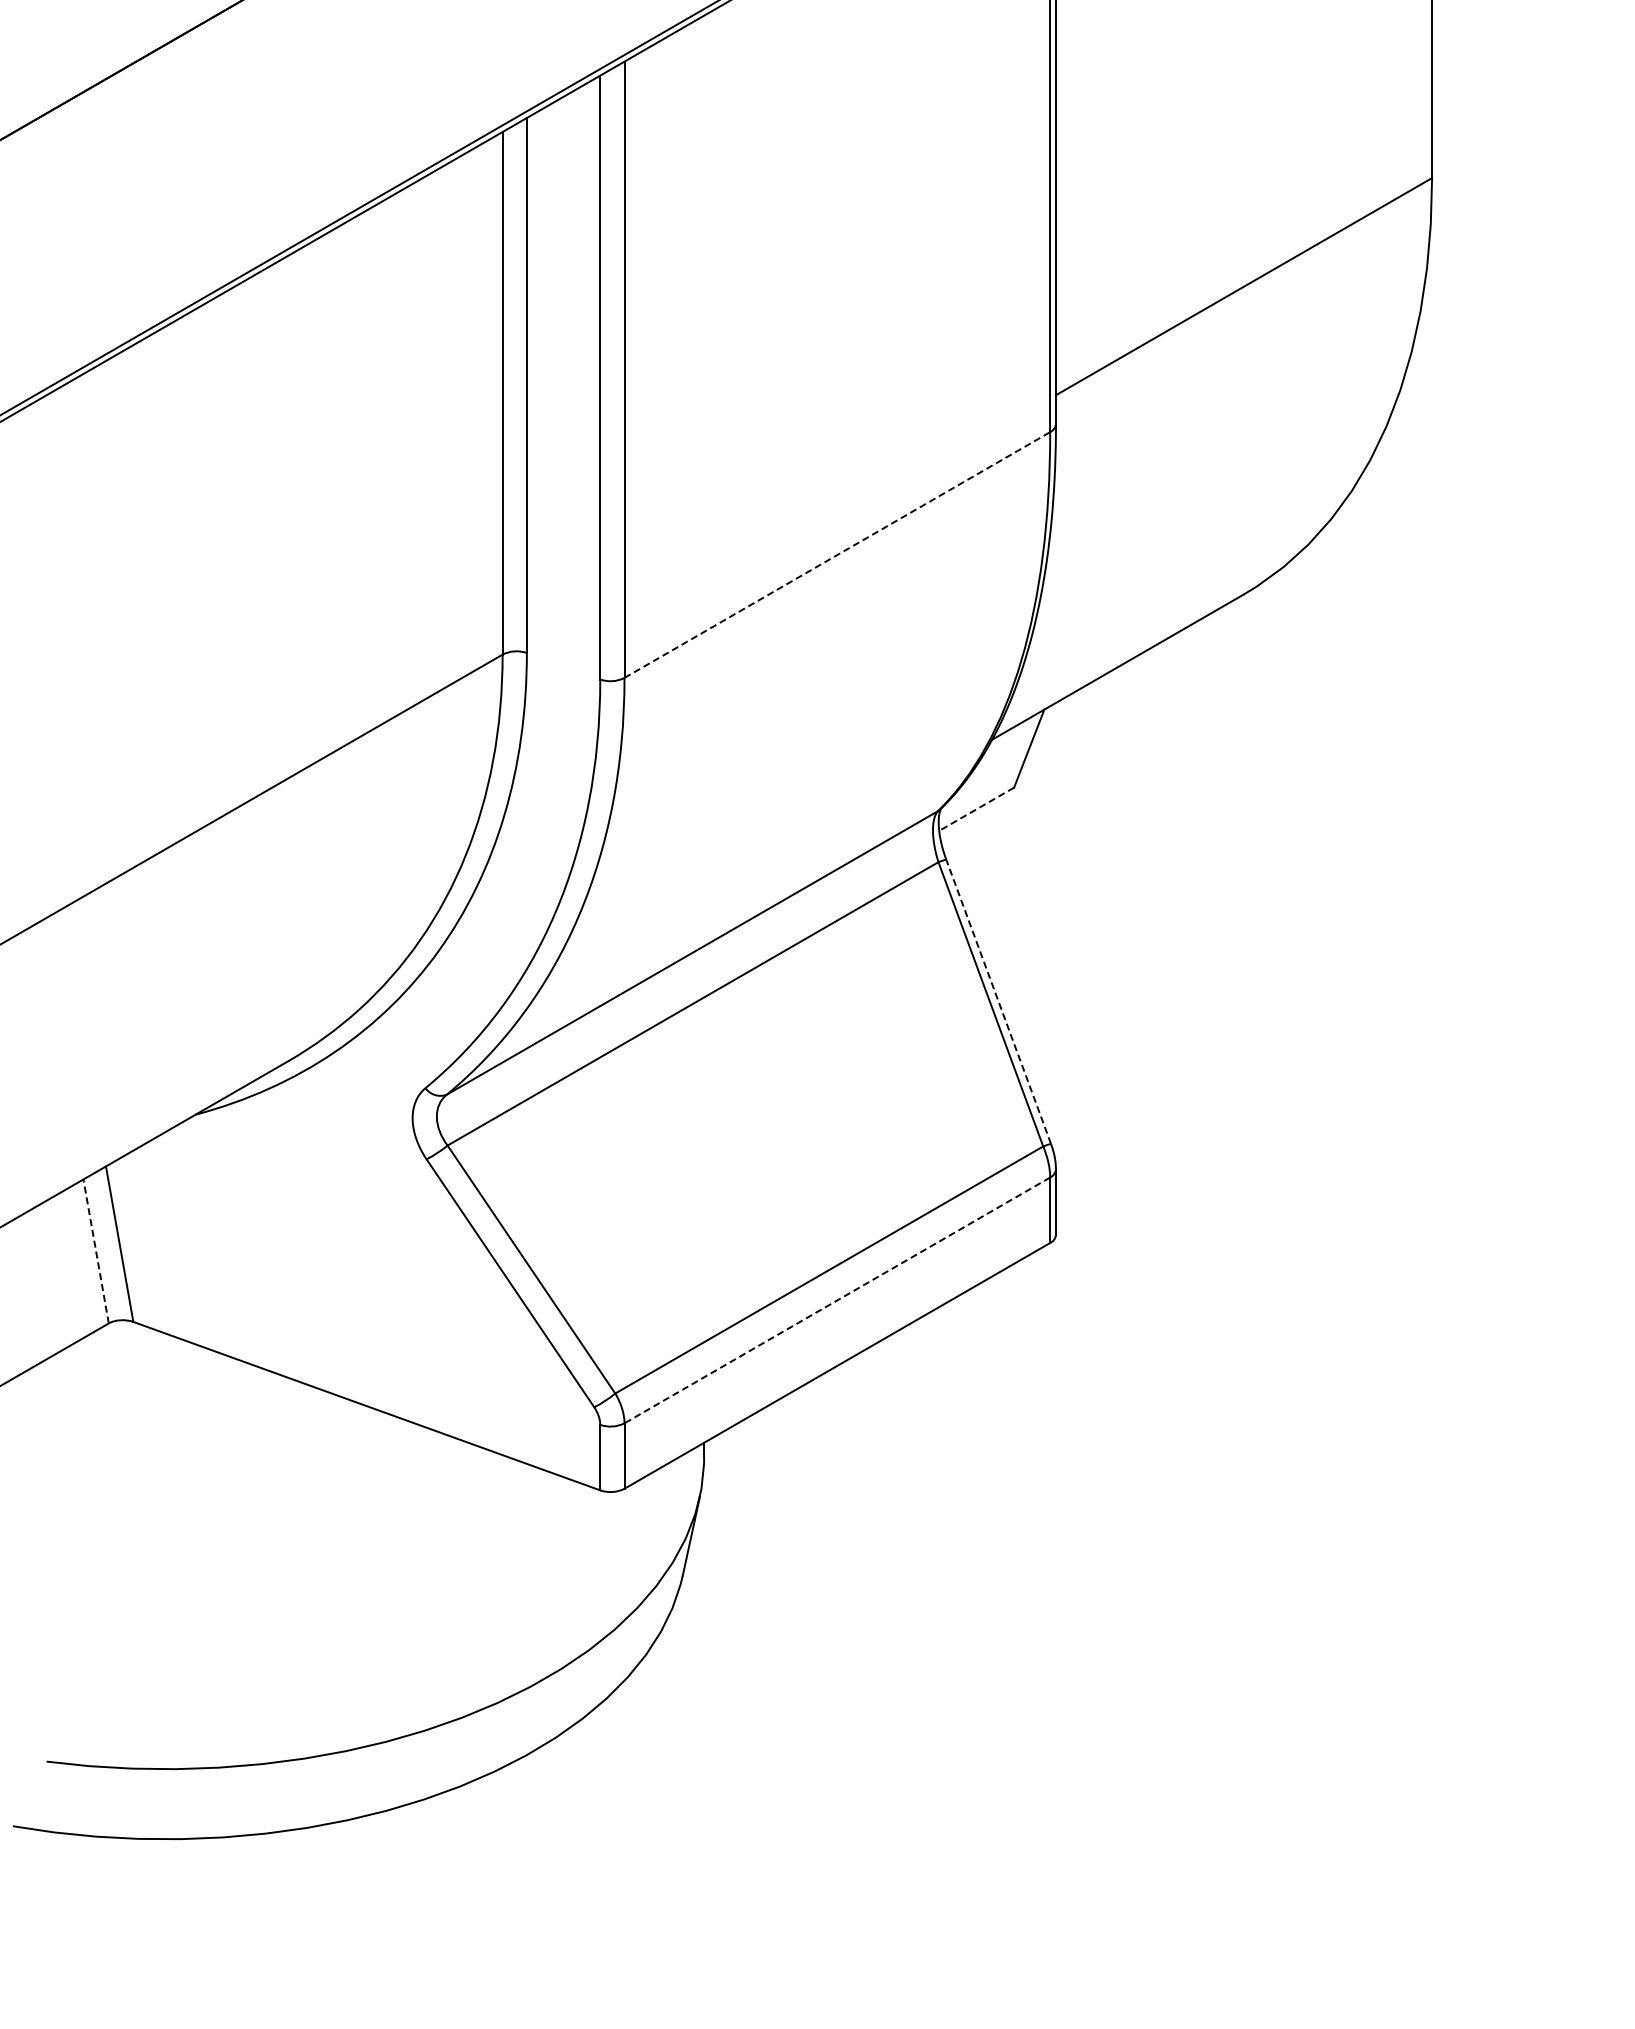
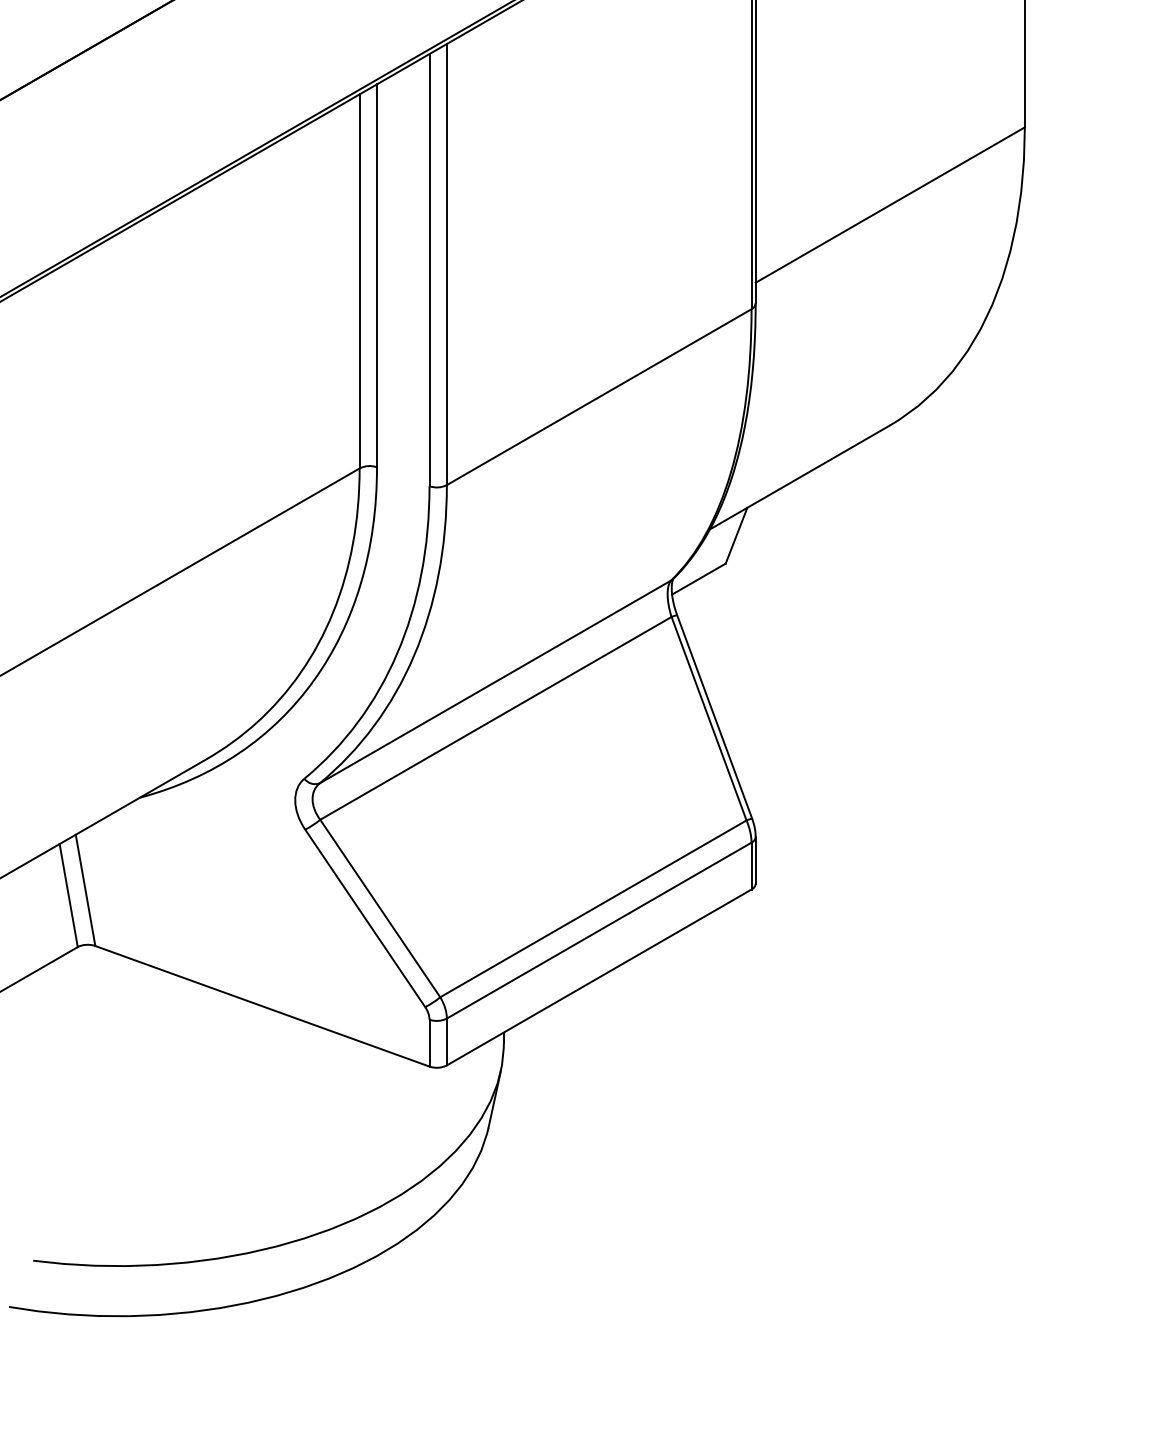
line: (837, 555) -> (599, 397), dashed -> solid
line: (976, 809) -> (698, 579), dashed -> solid
line: (998, 1001) -> (714, 716), dashed -> solid
line: (96, 1250) -> (68, 894), dashed -> solid
line: (837, 1300) -> (599, 930), dashed -> solid

